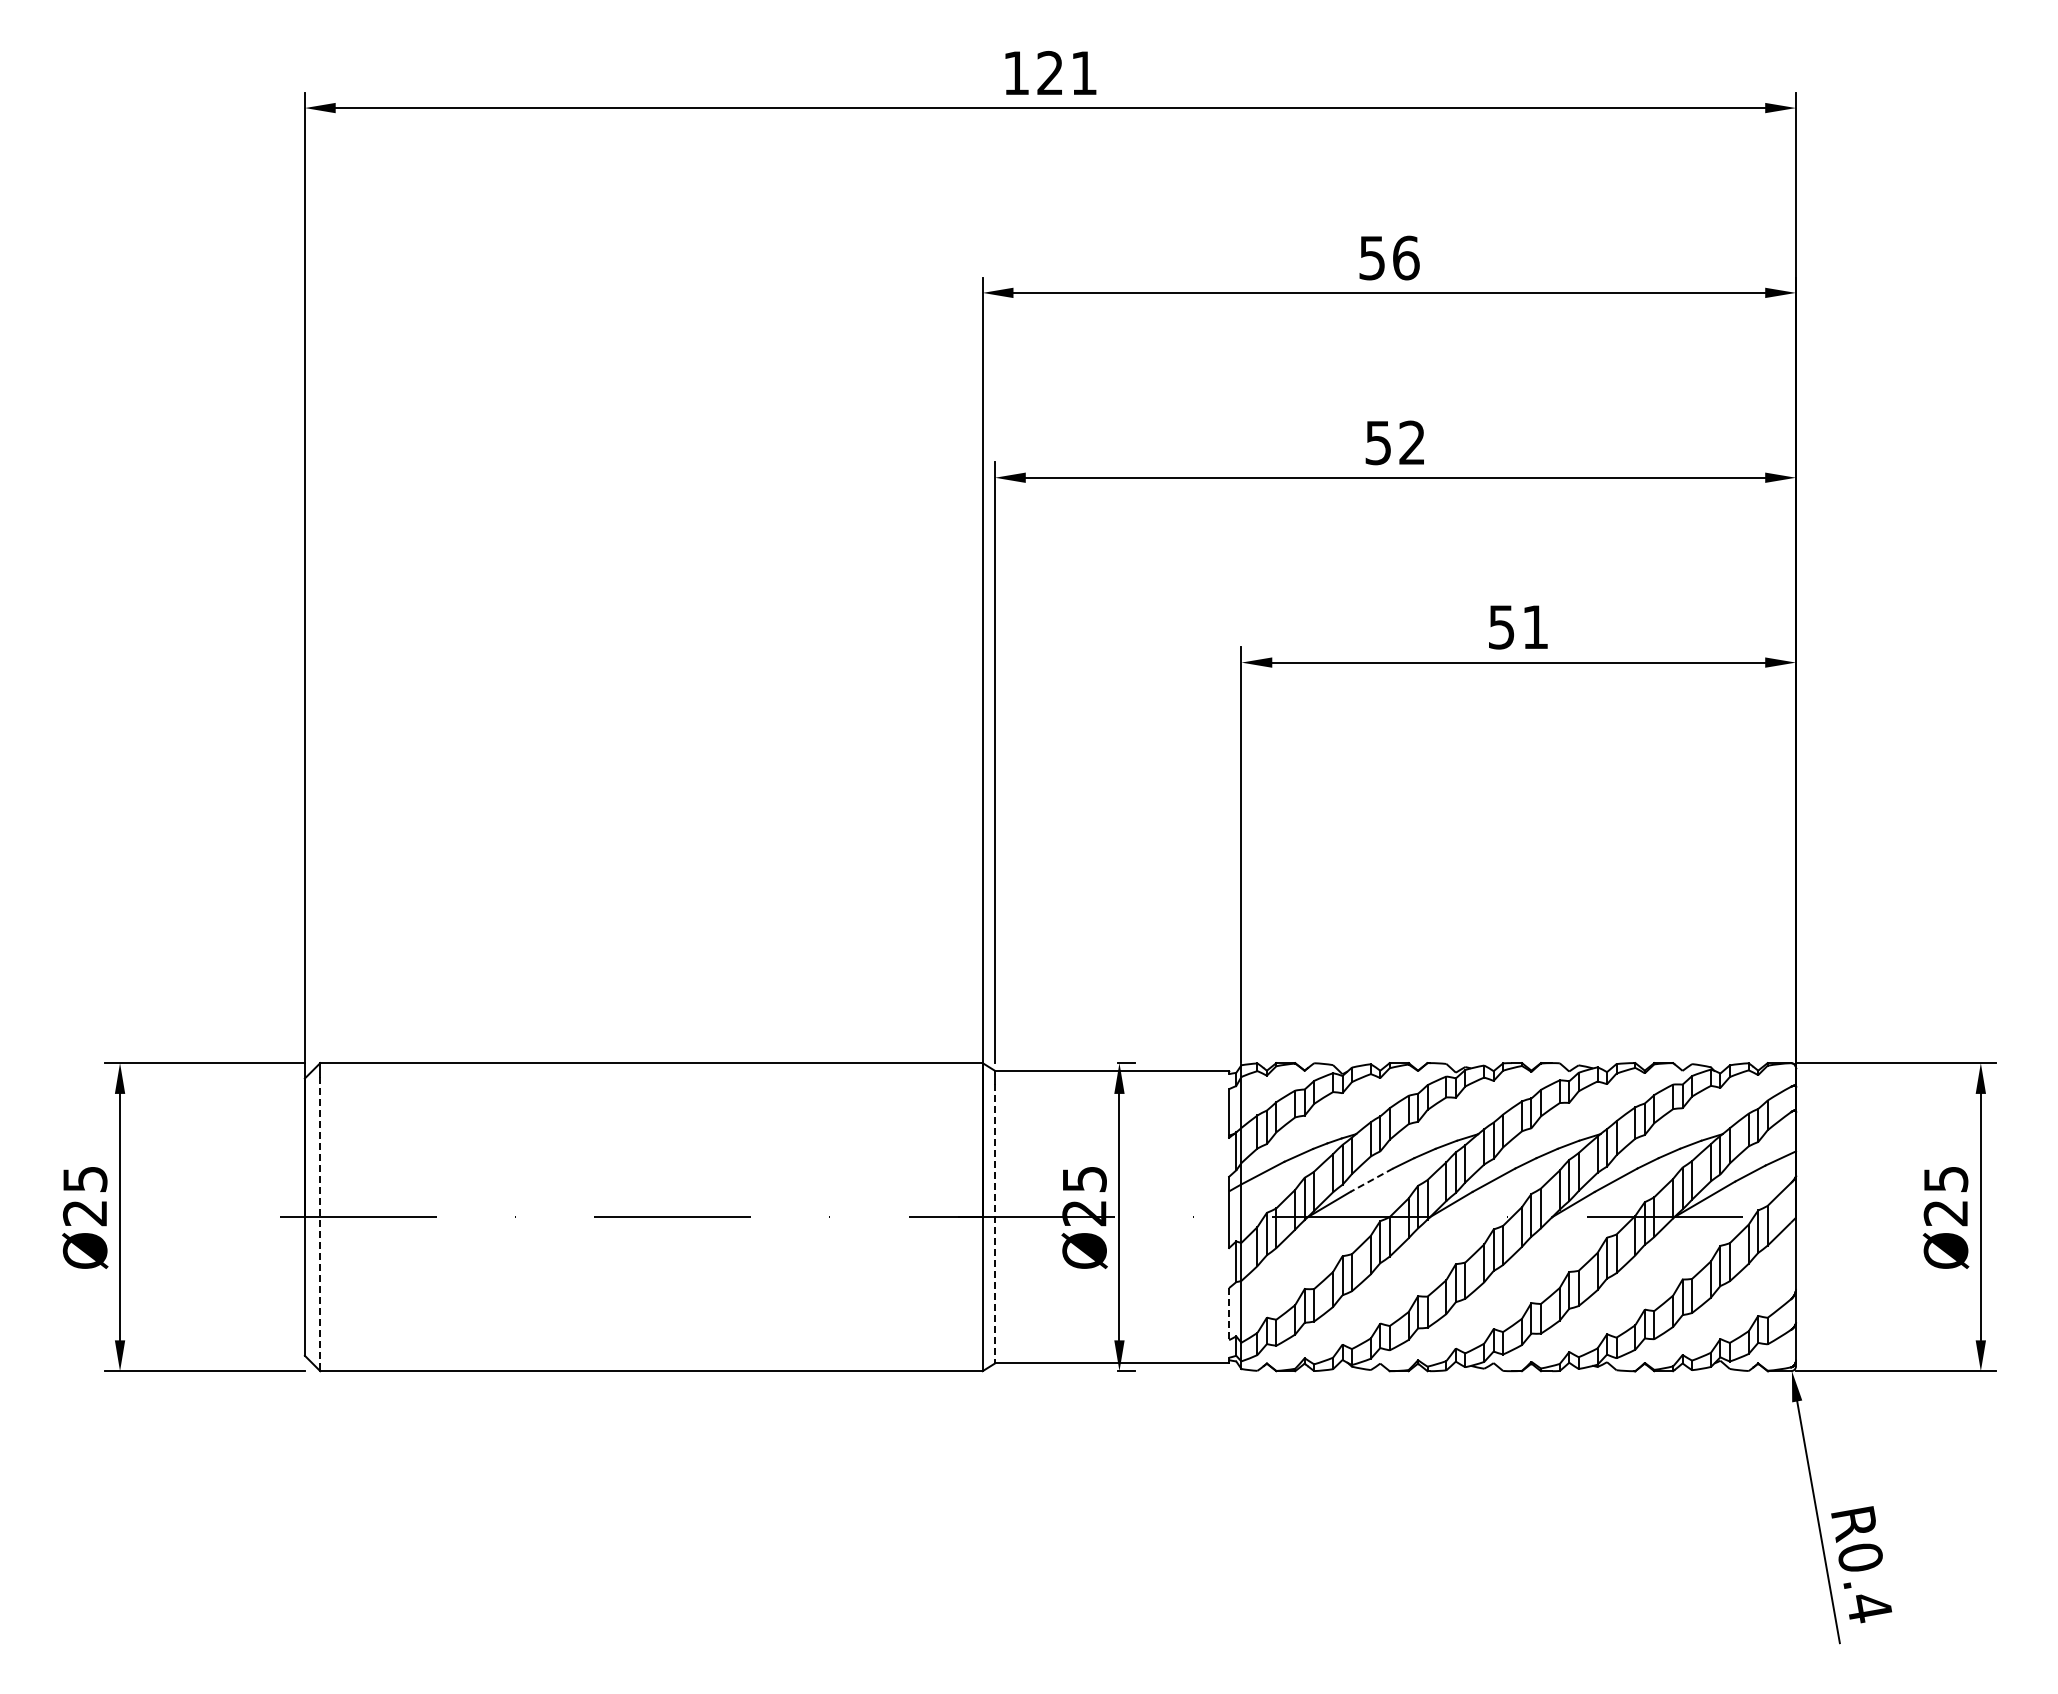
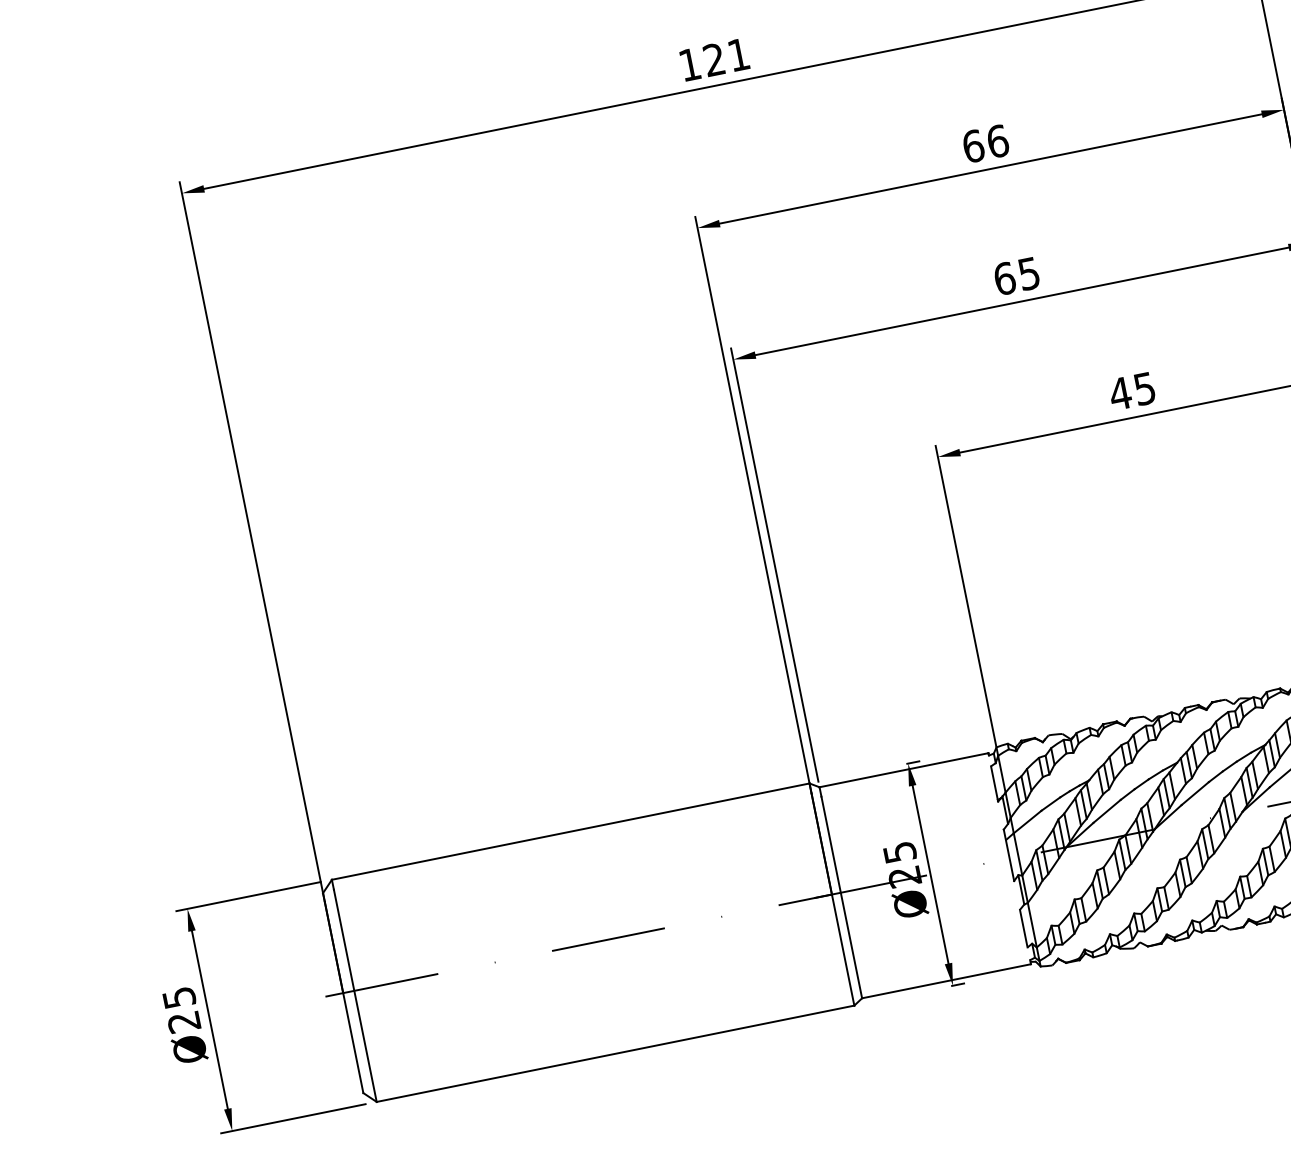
text: (1372, 257) -> (973, 145), 56 -> 66
text: (1394, 442) -> (1016, 276), 52 -> 65
text: (1517, 627) -> (1131, 391), 51 -> 45
line: (1371, 1180) -> (1106, 811), dashed -> solid
line: (994, 1223) -> (841, 897), dashed -> solid
line: (320, 1224) -> (355, 996), dashed -> solid
line: (1229, 1314) -> (1024, 928), dashed -> solid

